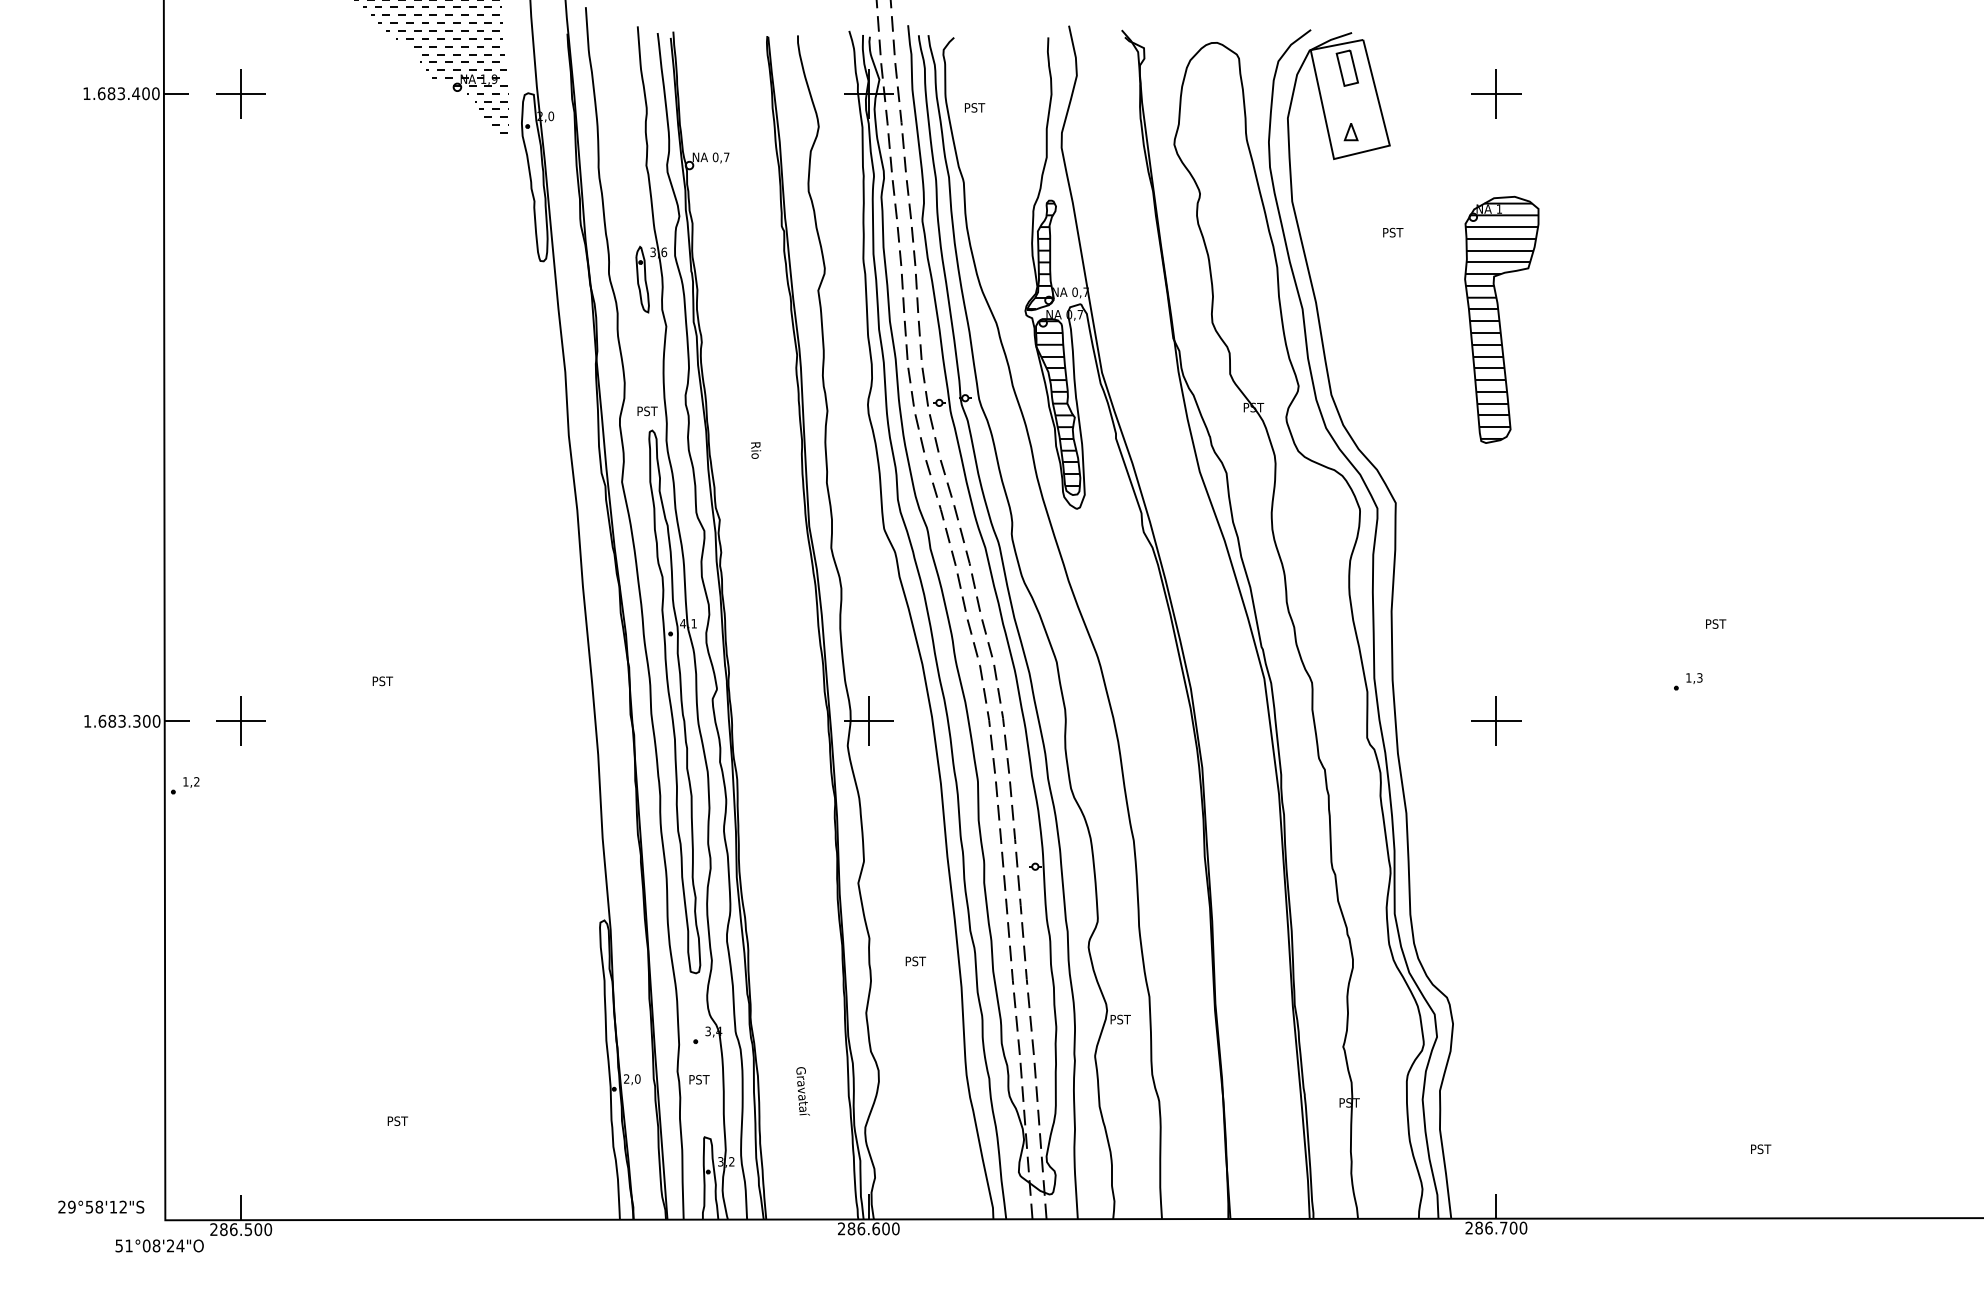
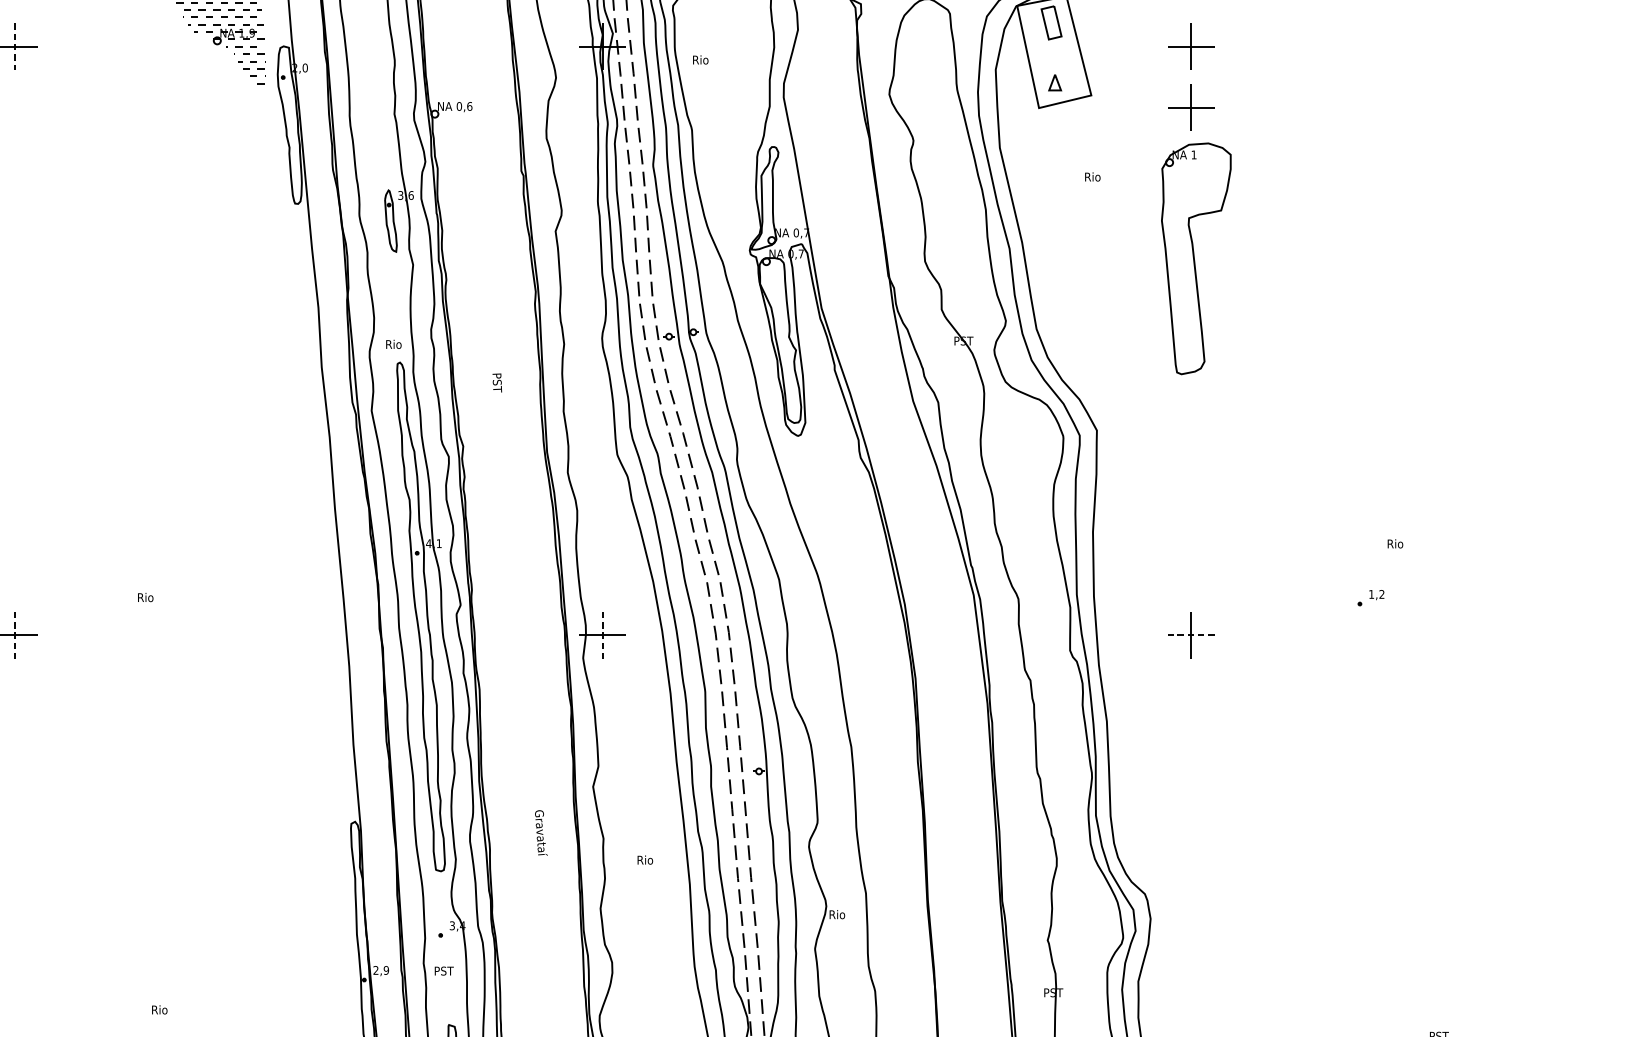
line: (241, 94) -> (14, 47), solid -> dashed
text: (975, 107) -> (702, 59), PST -> Rio
text: (726, 157) -> (469, 106), 0,7 -> 0,6
part: (1496, 158) -> (1191, 107), added
text: (1393, 232) -> (1094, 176), PST -> Rio
hatch: (1040, 256) -> (763, 199), removed
hatch: (1501, 320) -> (1196, 259), removed
hatch: (1057, 403) -> (779, 337), removed
text: (648, 411) -> (396, 344), PST -> Rio
text: (756, 453) -> (497, 384), Rio -> PST
text: (1716, 623) -> (1397, 543), PST -> Rio
text: (1699, 677) -> (1381, 594), 1,3 -> 1,2
text: (383, 681) -> (148, 597), PST -> Rio
line: (241, 721) -> (14, 635), solid -> dashed
line: (868, 721) -> (602, 635), solid -> dashed
line: (1495, 721) -> (1190, 635), solid -> dashed
text: (916, 961) -> (647, 860), PST -> Rio
text: (1121, 1019) -> (839, 914), PST -> Rio
text: (637, 1078) -> (386, 969), 2,0 -> 2,9
text: (802, 1091) -> (540, 833), moved
text: (398, 1121) -> (162, 1010), PST -> Rio

